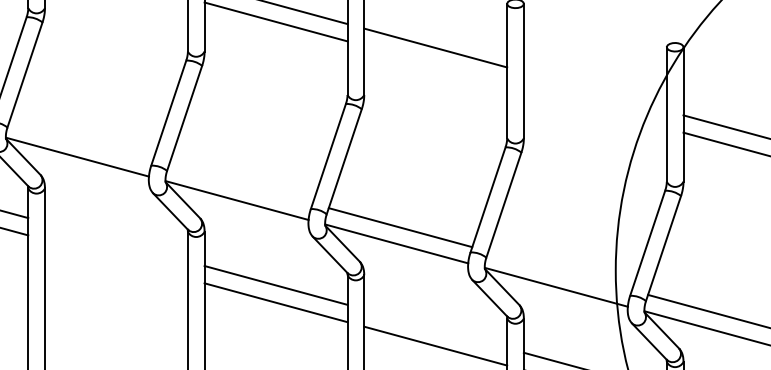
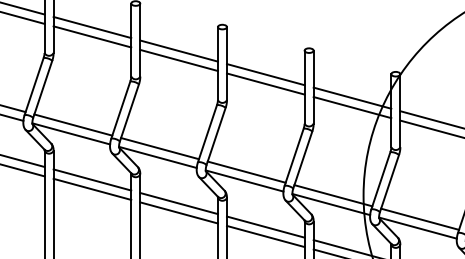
line: (435, 64) -> (265, 83), added
line: (595, 90) -> (352, 97), added
line: (595, 108) -> (352, 107), added
line: (81, 139) -> (73, 124), added
line: (239, 184) -> (159, 148), added
line: (116, 241) -> (92, 179), added
line: (116, 257) -> (92, 188), added
line: (560, 270) -> (333, 195), added
line: (435, 327) -> (265, 226), added

